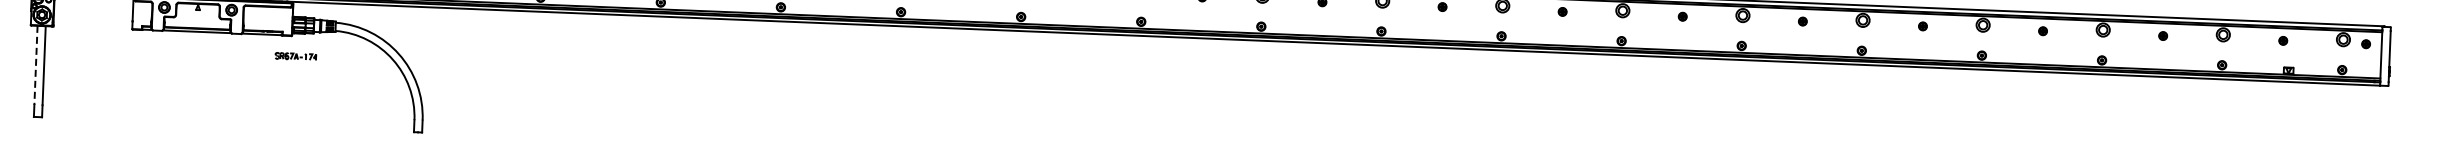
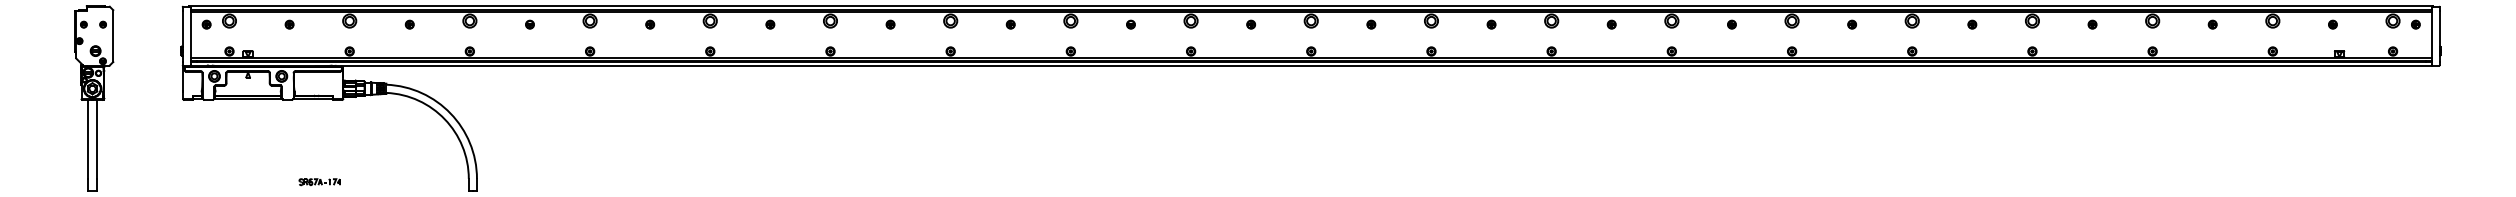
part: (295, 56) -> (319, 182), moved
line: (36, 65) -> (88, 139), dashed -> solid

